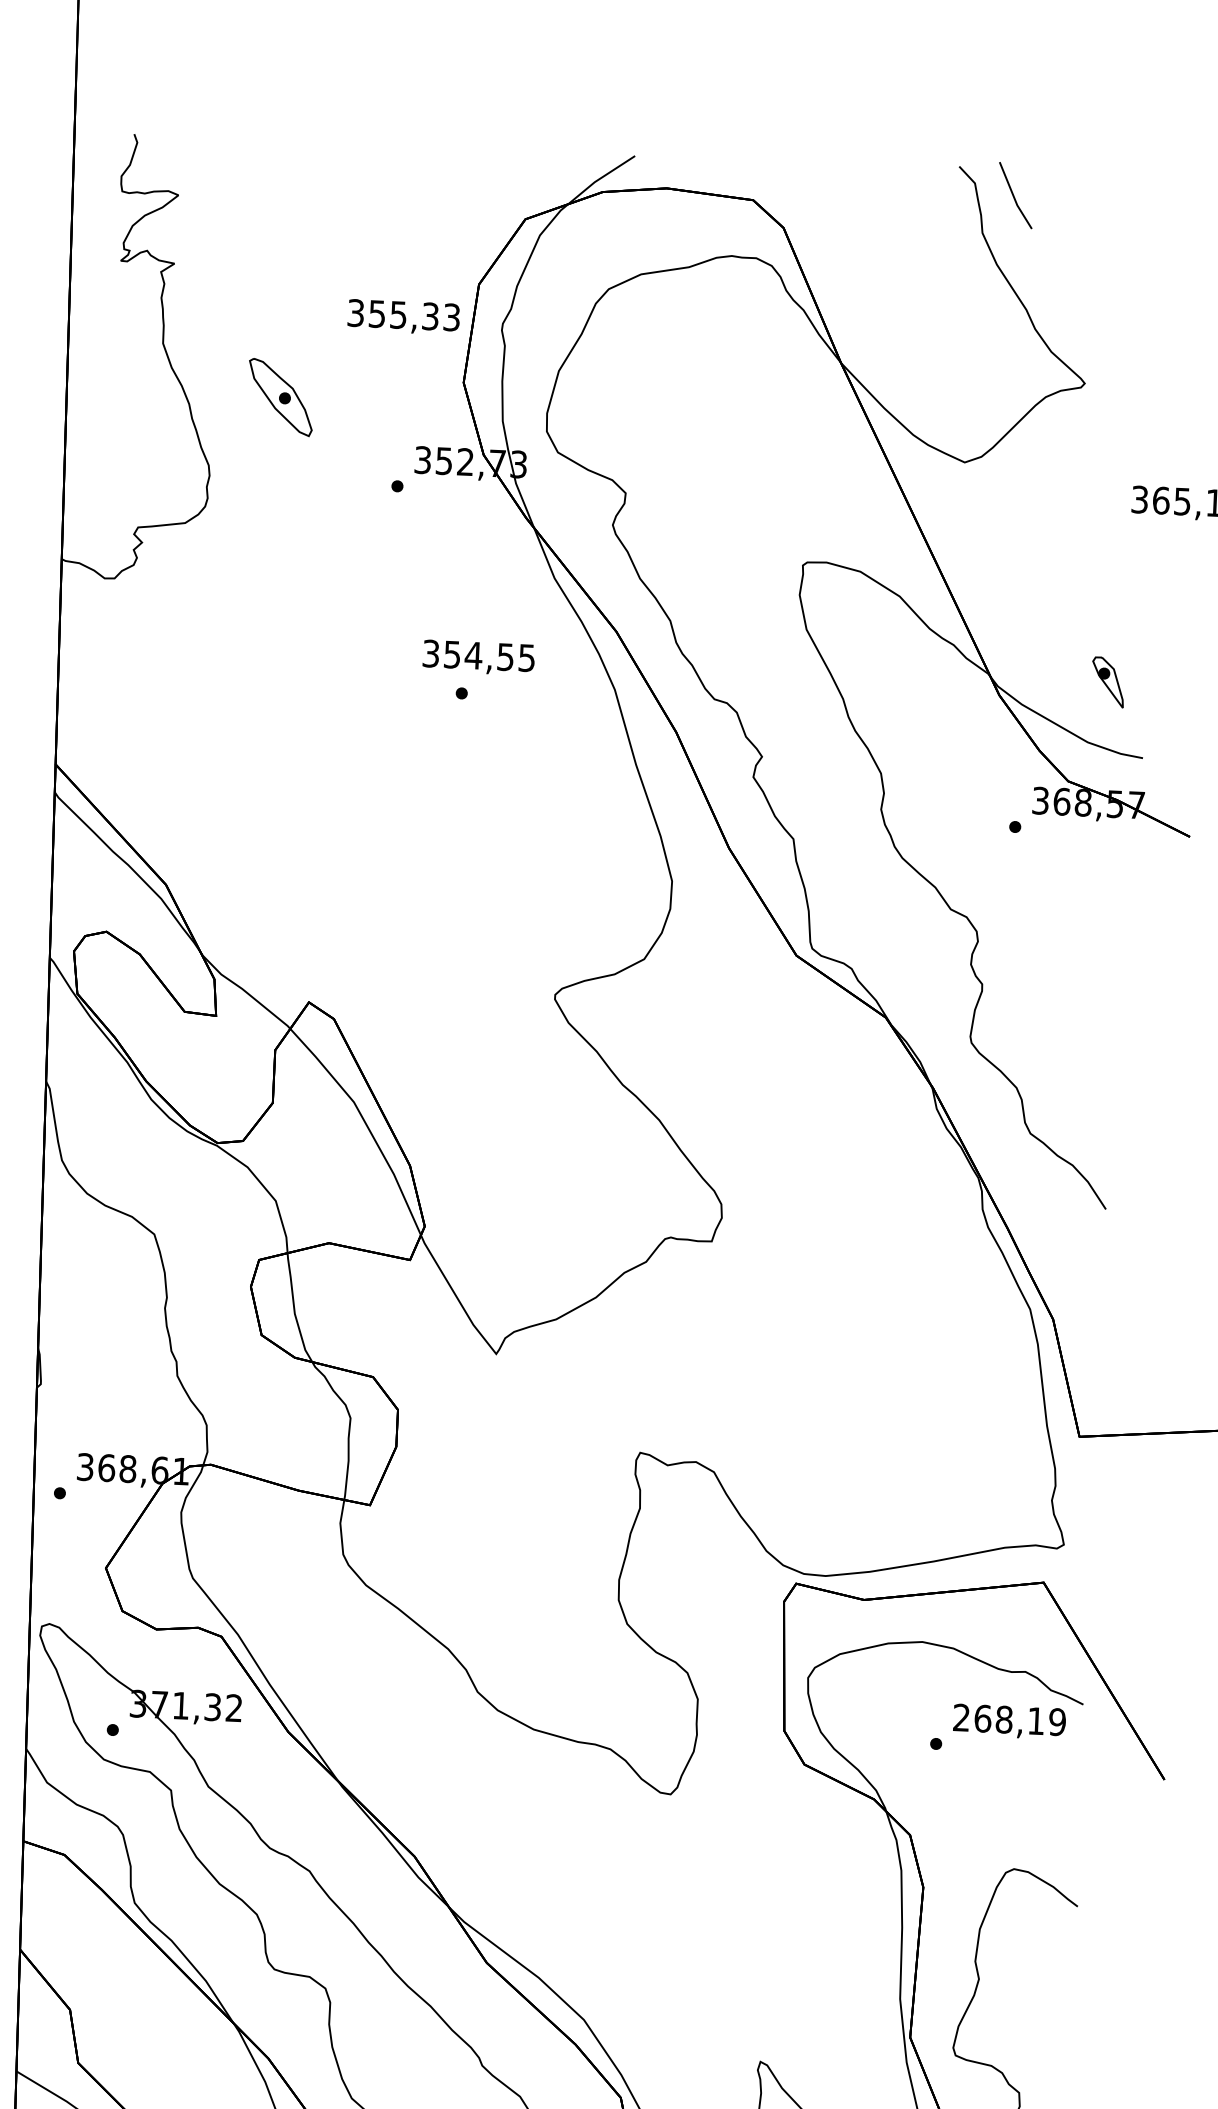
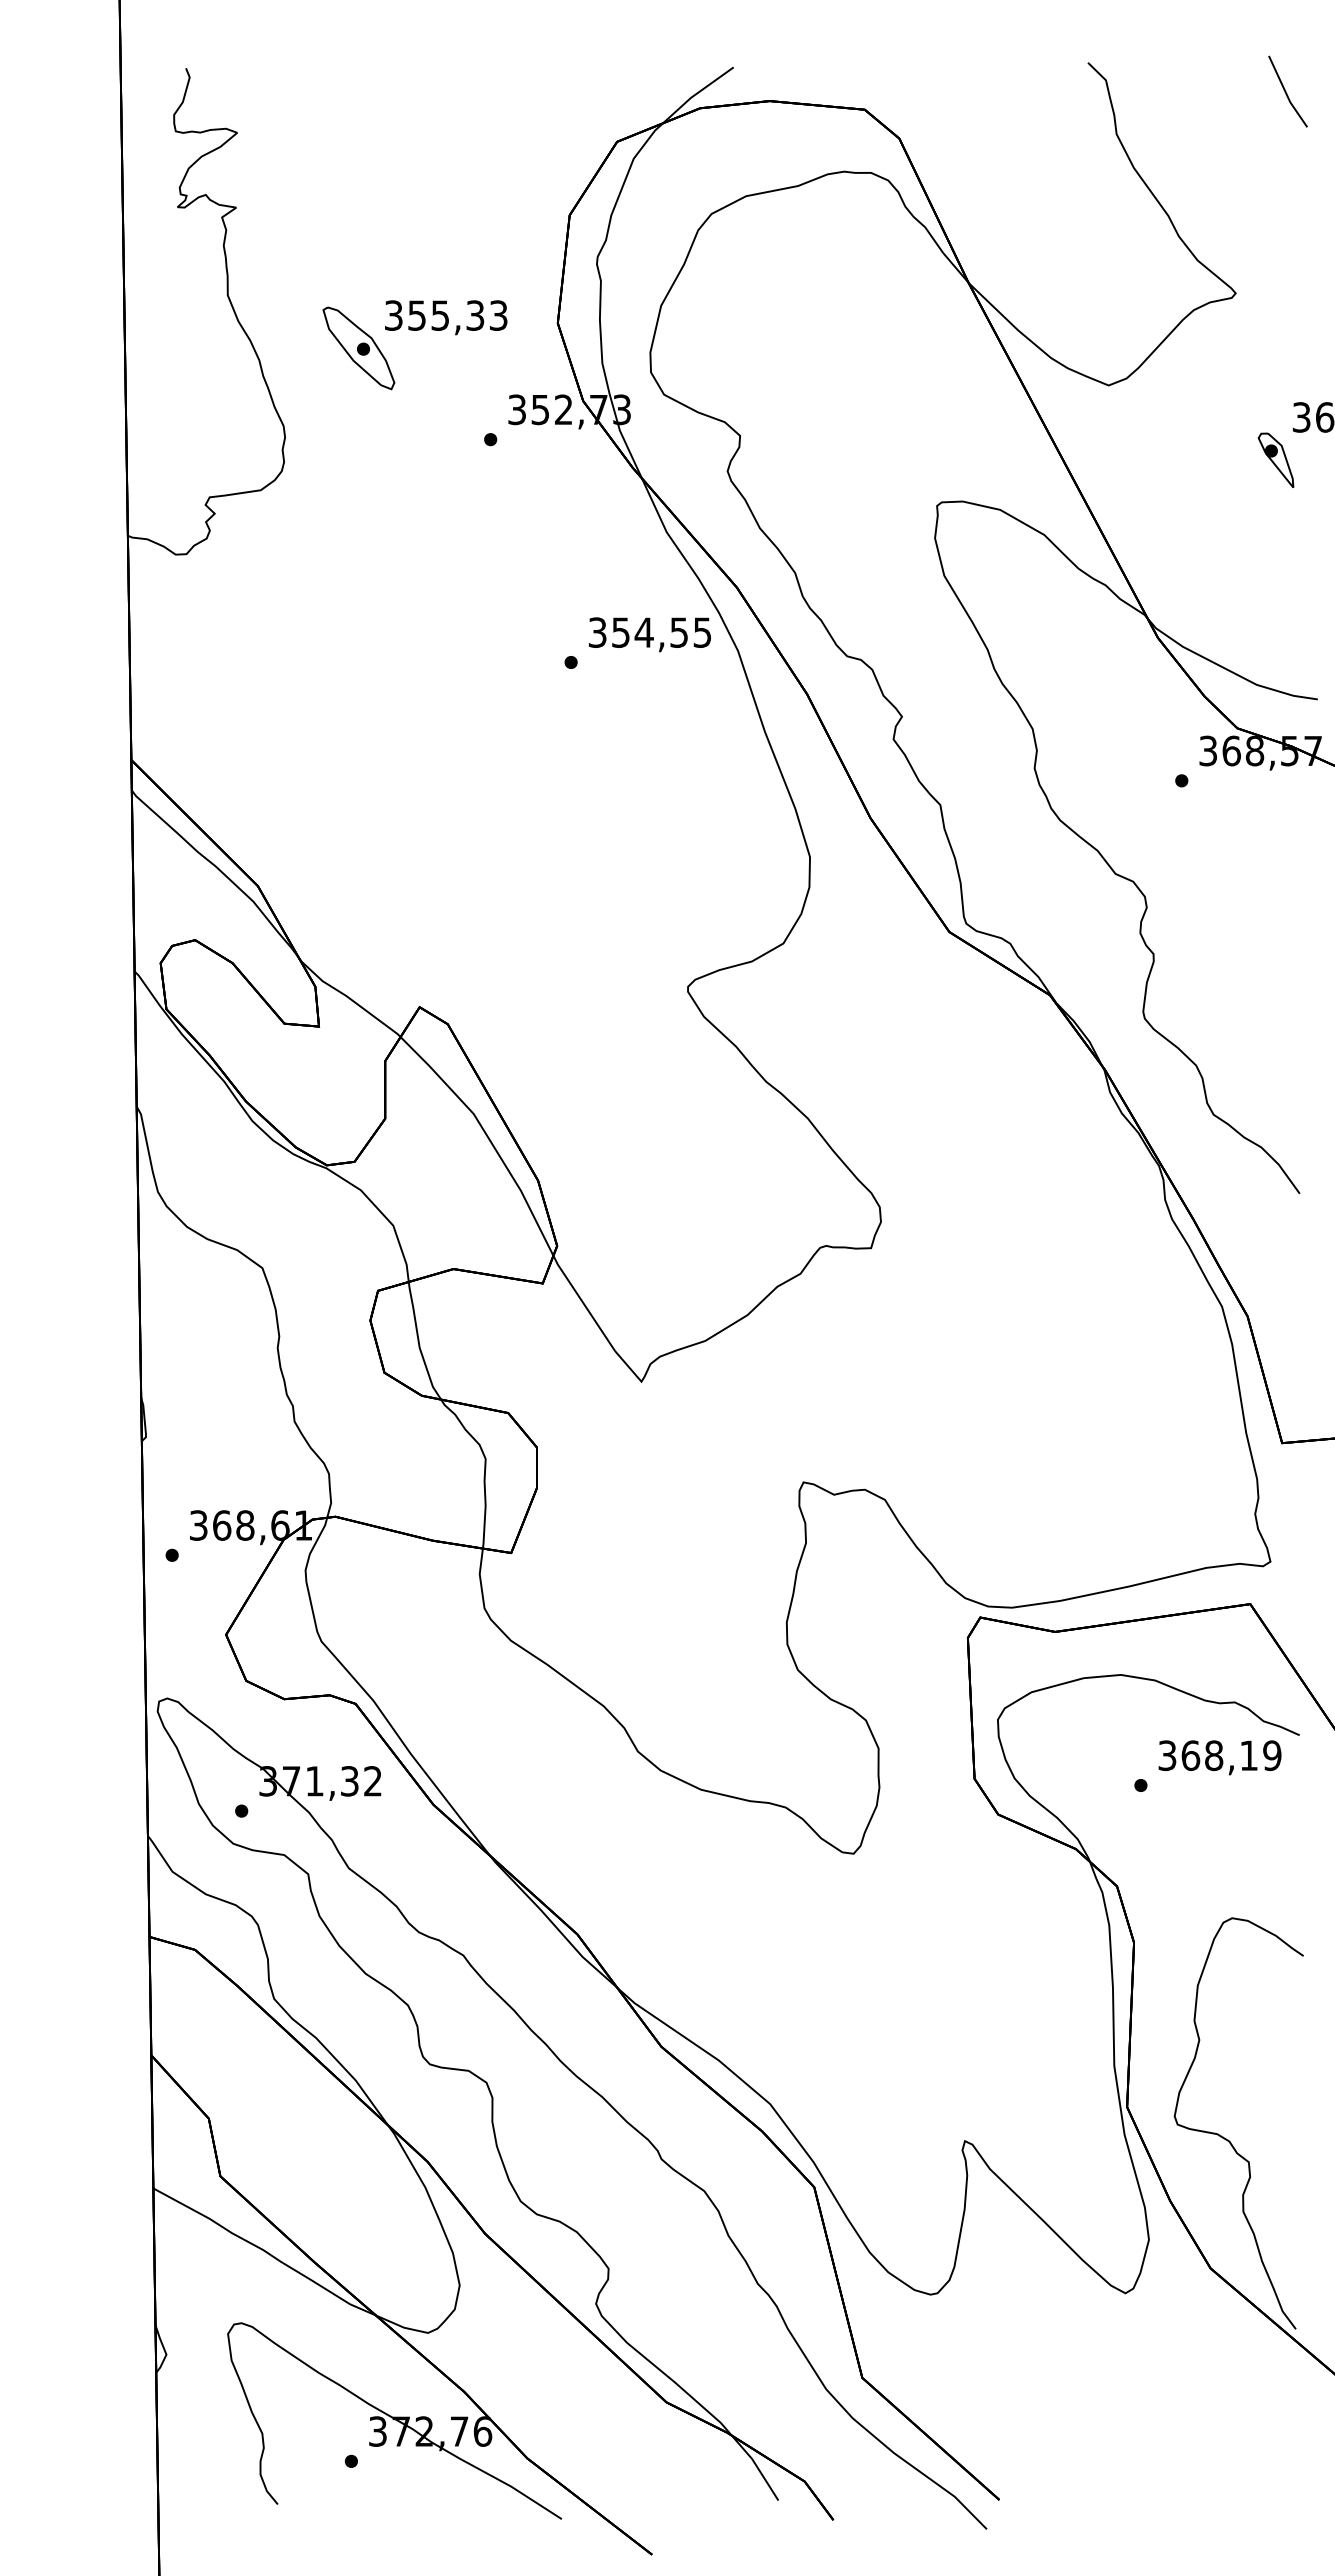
line: (1014, 195) -> (1286, 91), moved
text: (404, 317) -> (446, 317), moved
text: (478, 657) -> (649, 634), moved
part: (1107, 681) -> (1275, 459), moved
text: (961, 1717) -> (1167, 1755), 268,19 -> 368,19

